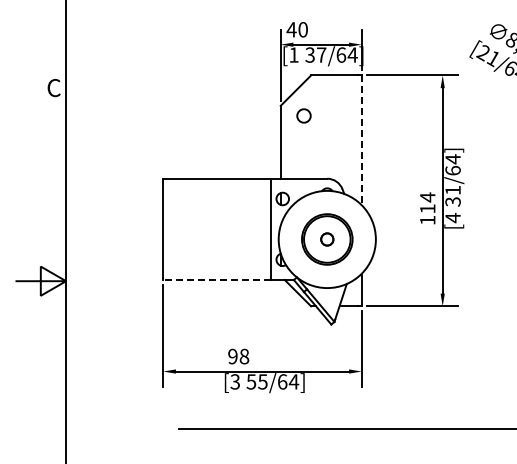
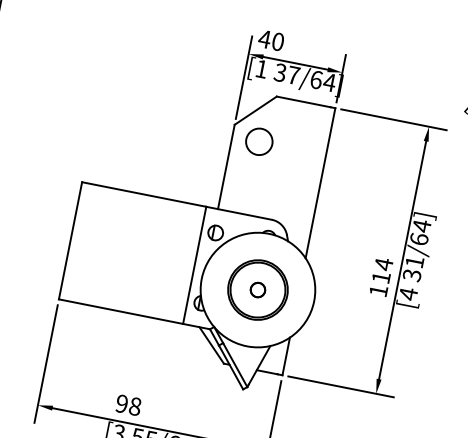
circle: (303, 115) -> (258, 141), size x1.67
line: (361, 140) -> (320, 183), dashed -> solid
line: (216, 279) -> (120, 310), dashed -> solid

